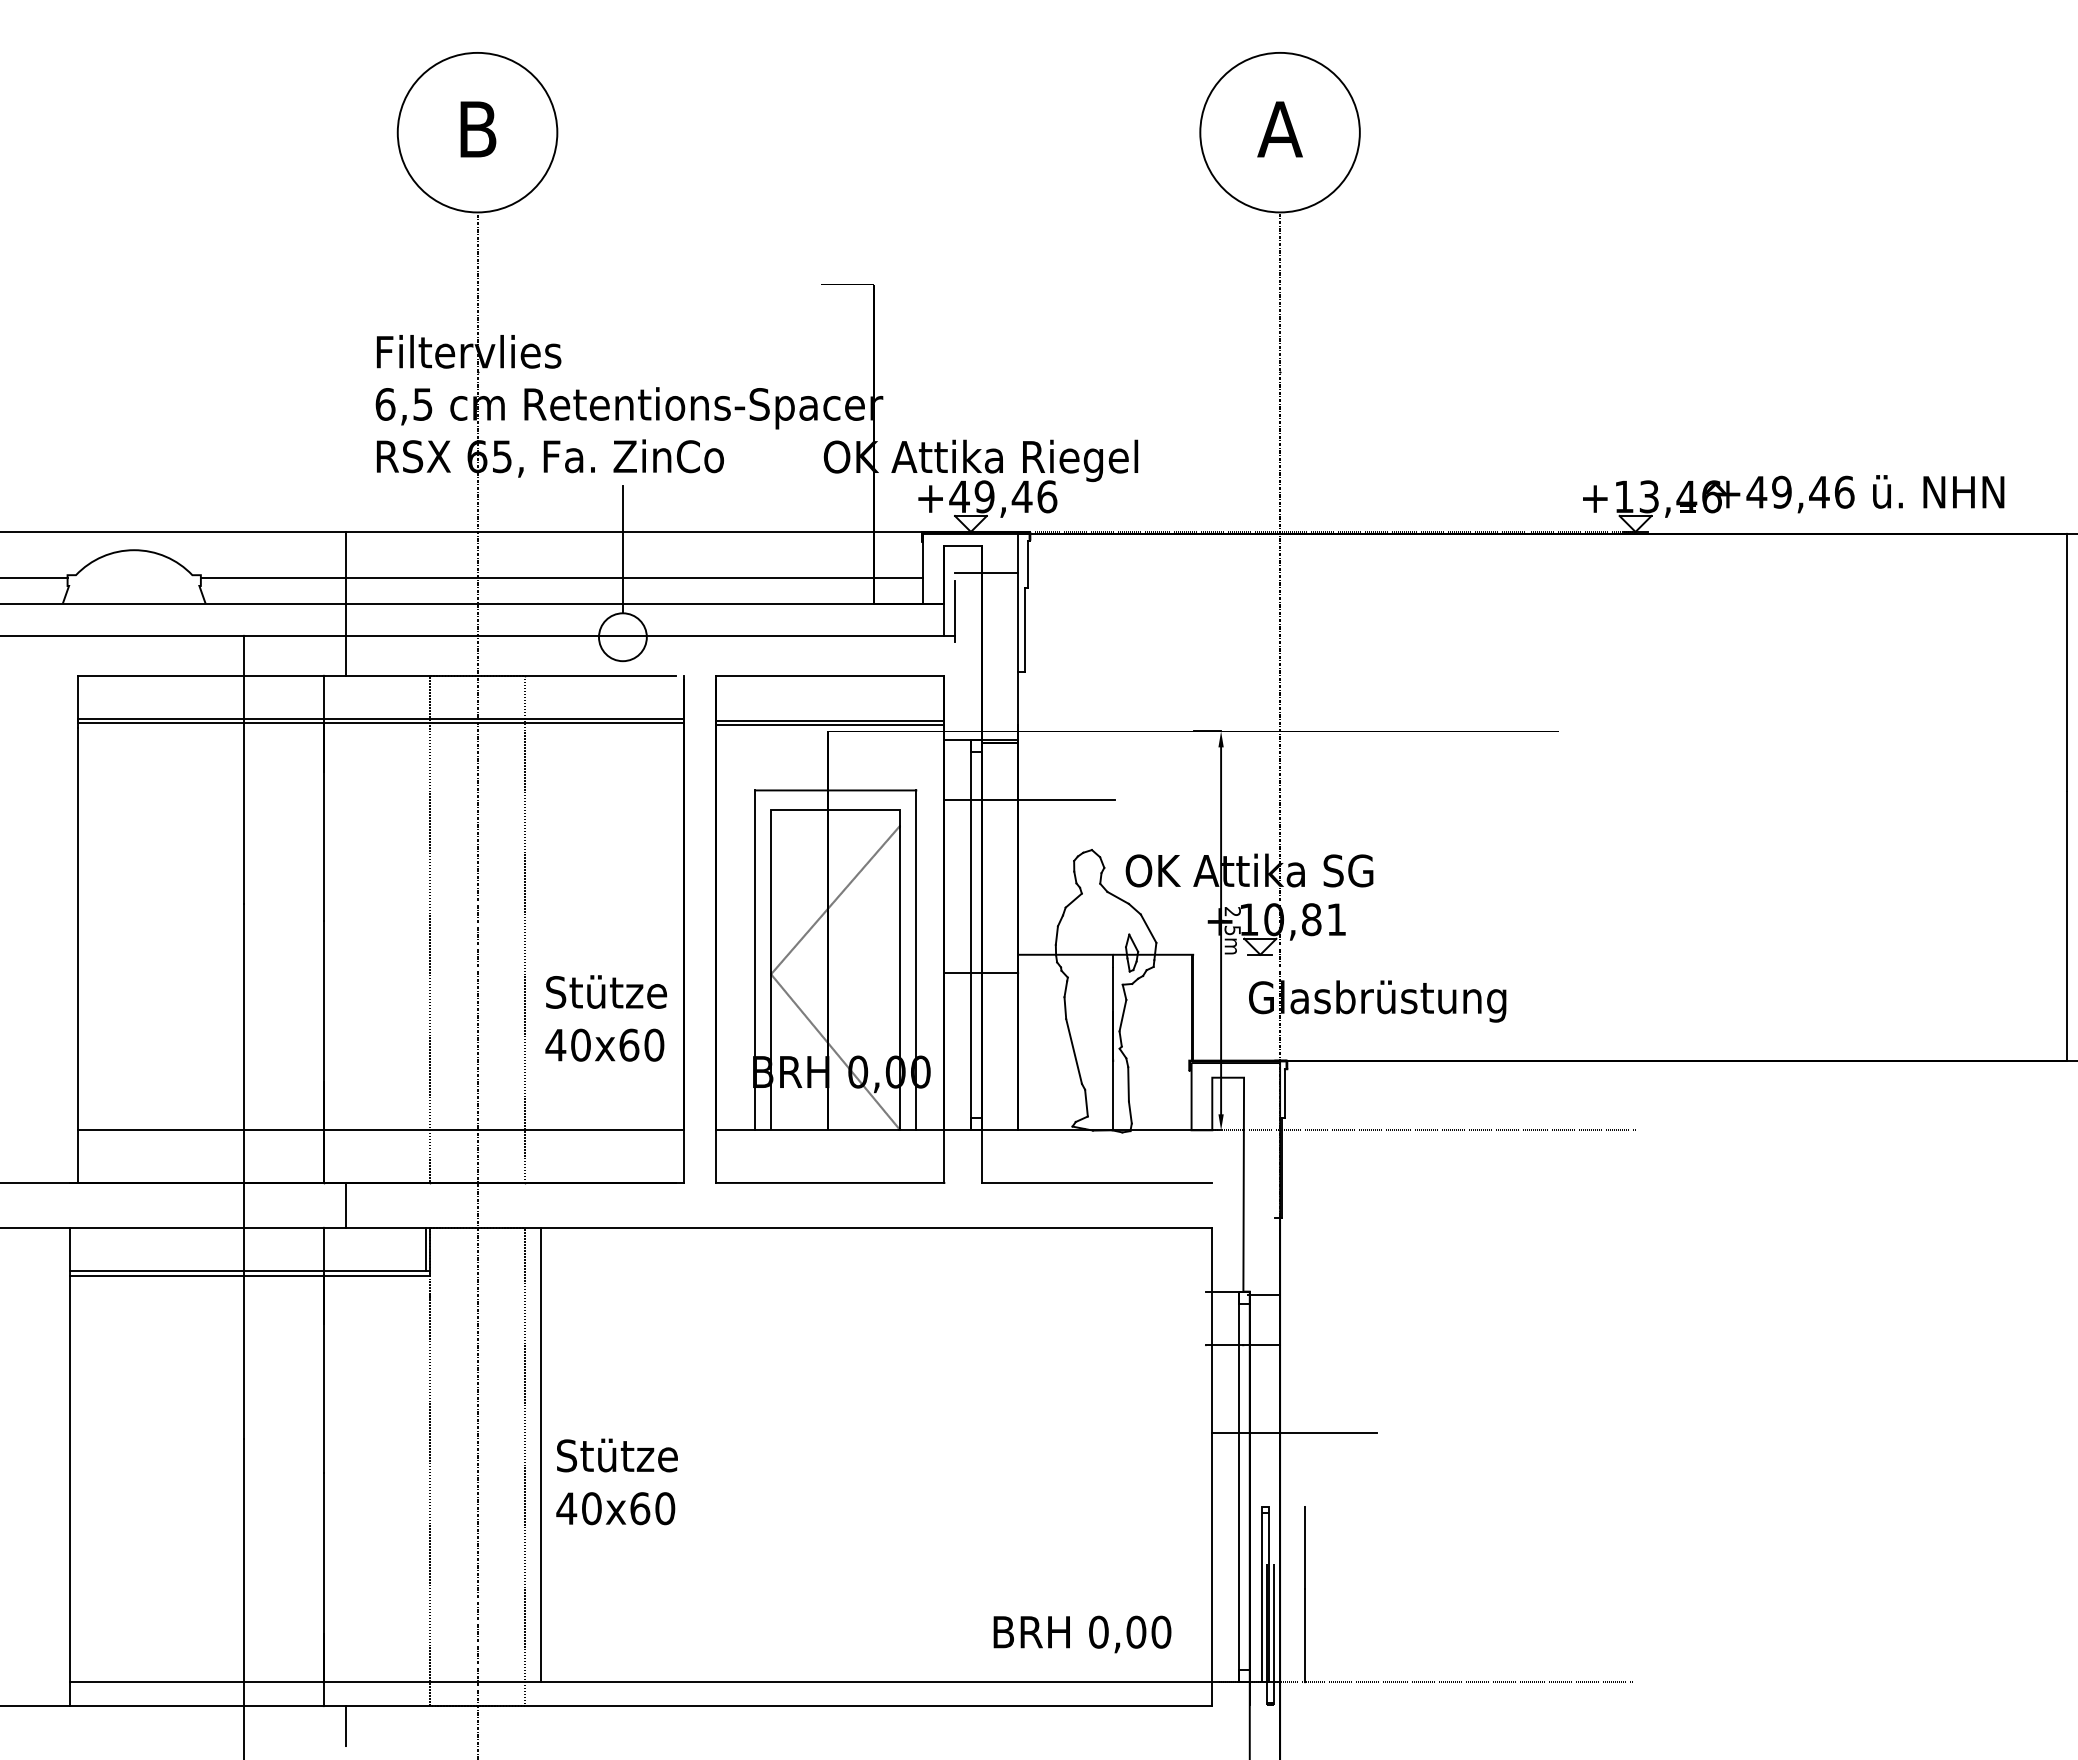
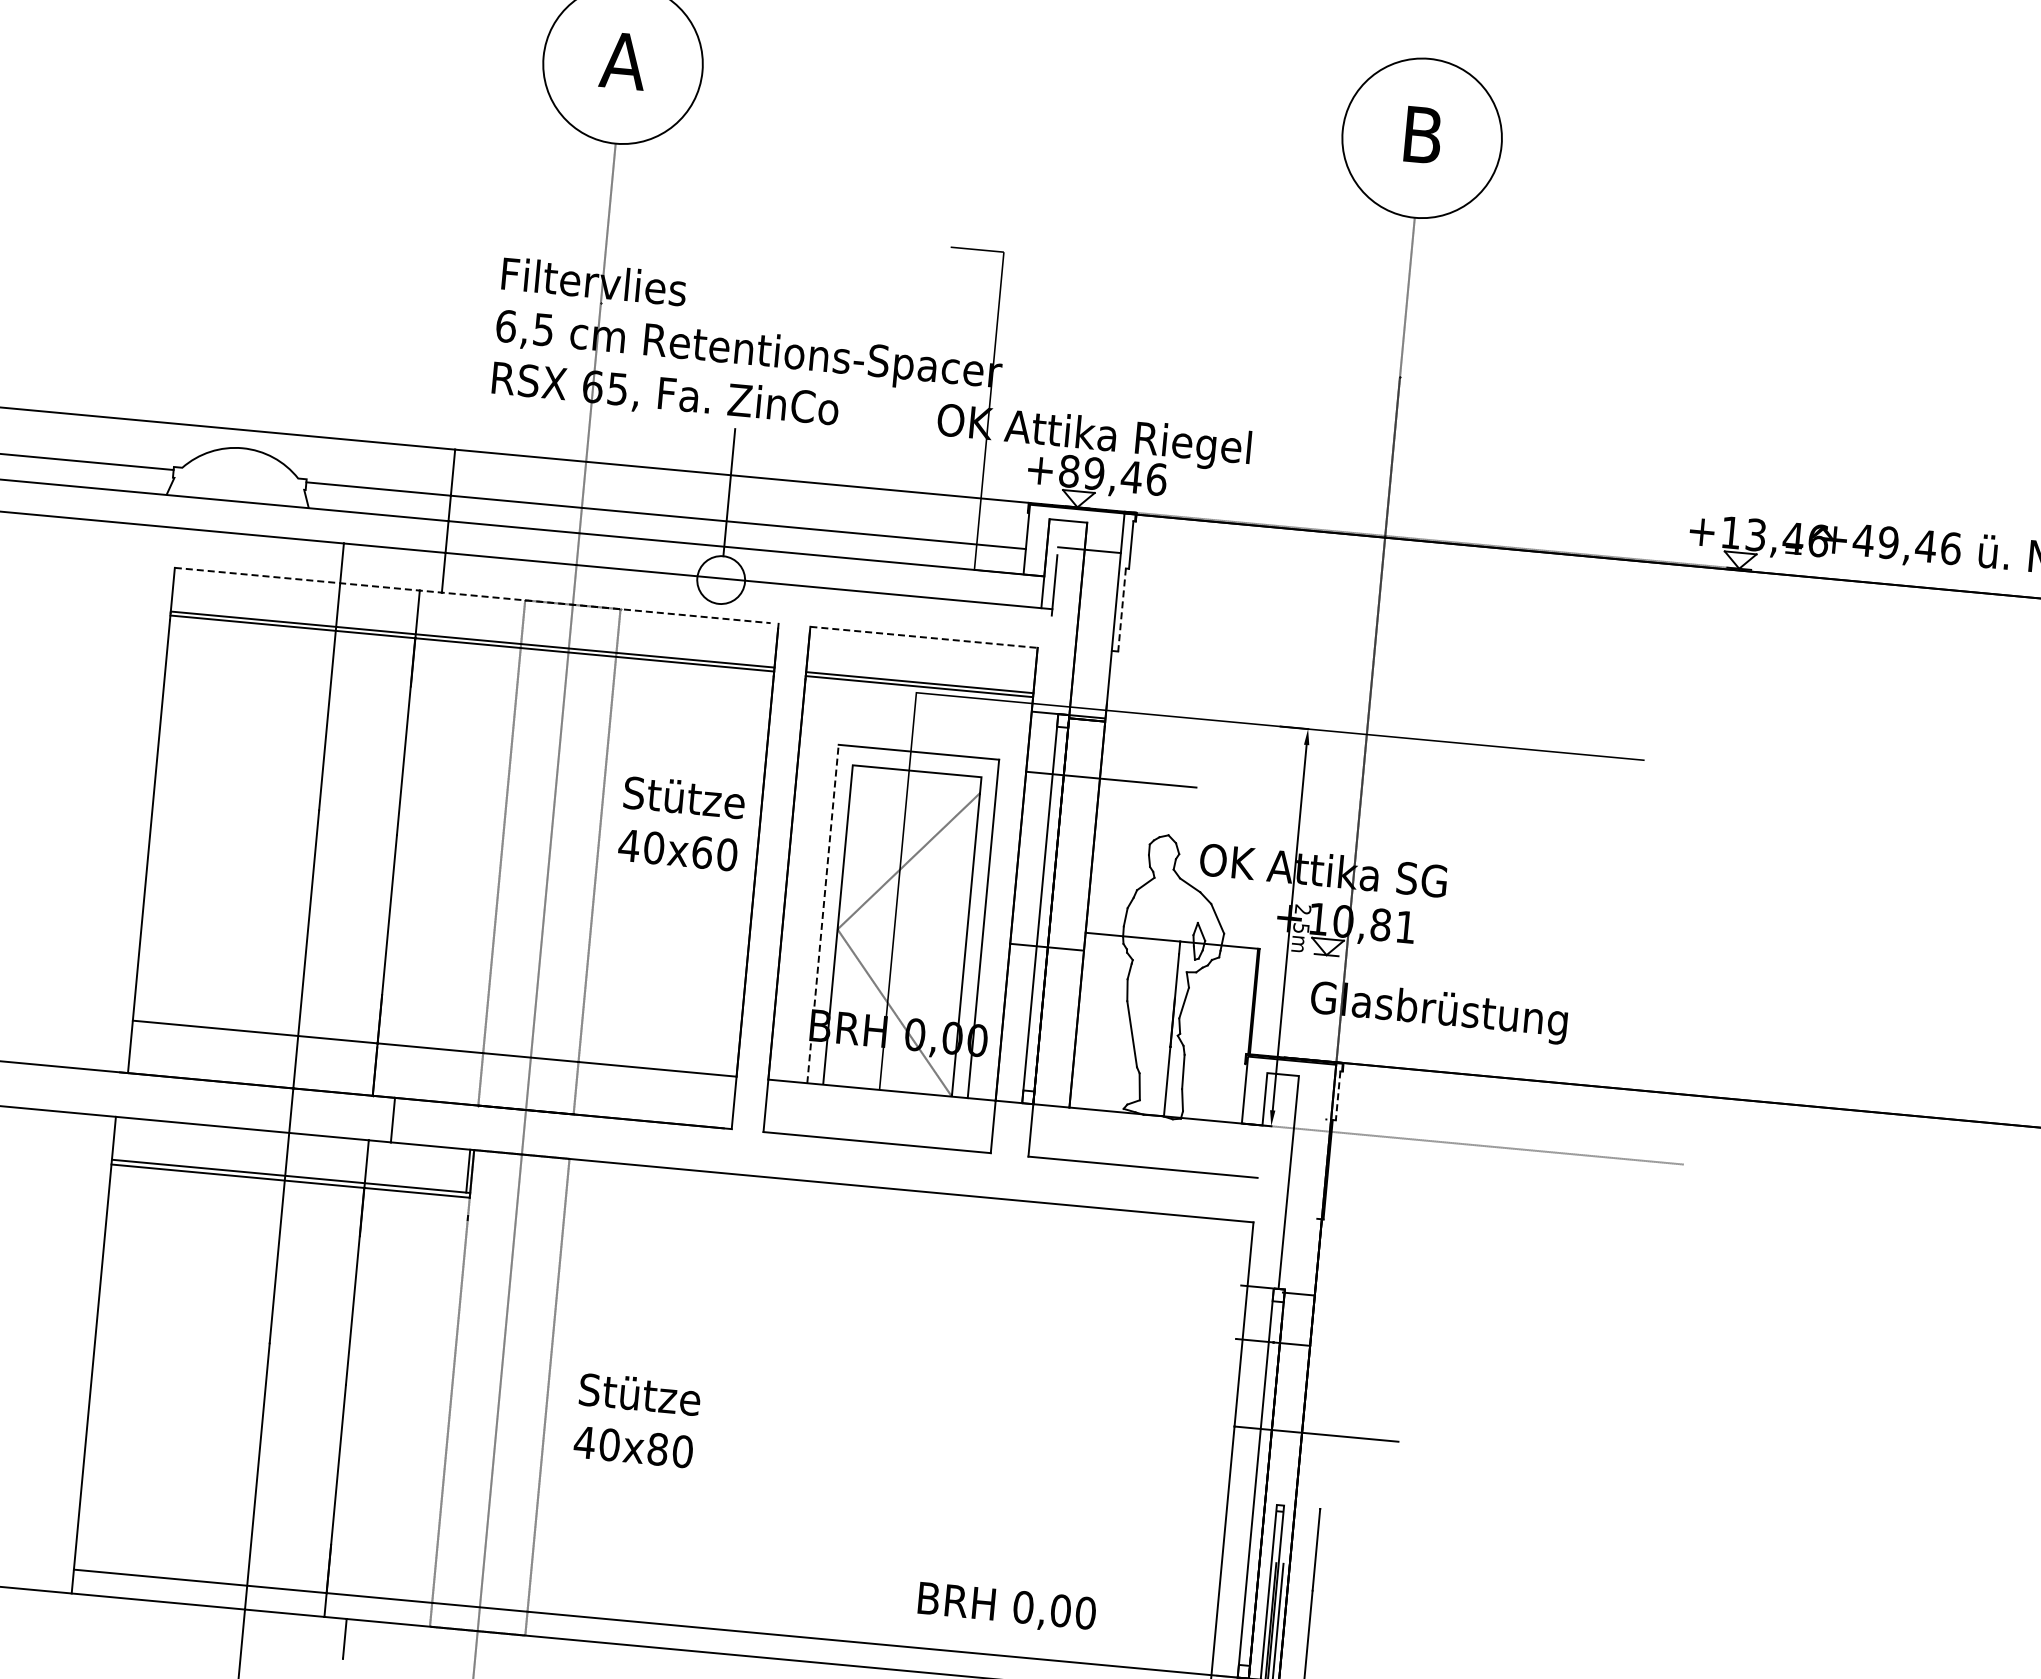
text: (477, 129) -> (623, 61), B -> A
text: (1279, 129) -> (1421, 135), A -> B
text: (959, 496) -> (1069, 471), +49,46 -> +89,46
line: (1024, 630) -> (1121, 610), solid -> dashed
line: (377, 675) -> (473, 595), solid -> dashed
line: (830, 675) -> (924, 637), solid -> dashed
line: (755, 960) -> (823, 914), solid -> dashed
text: (606, 1018) -> (682, 823), moved
line: (1284, 1093) -> (1337, 1095), solid -> dashed
line: (541, 1454) -> (564, 1386), removed
text: (640, 1508) -> (658, 1449), 40x60 -> 40x80
text: (1082, 1634) -> (1007, 1608), moved

